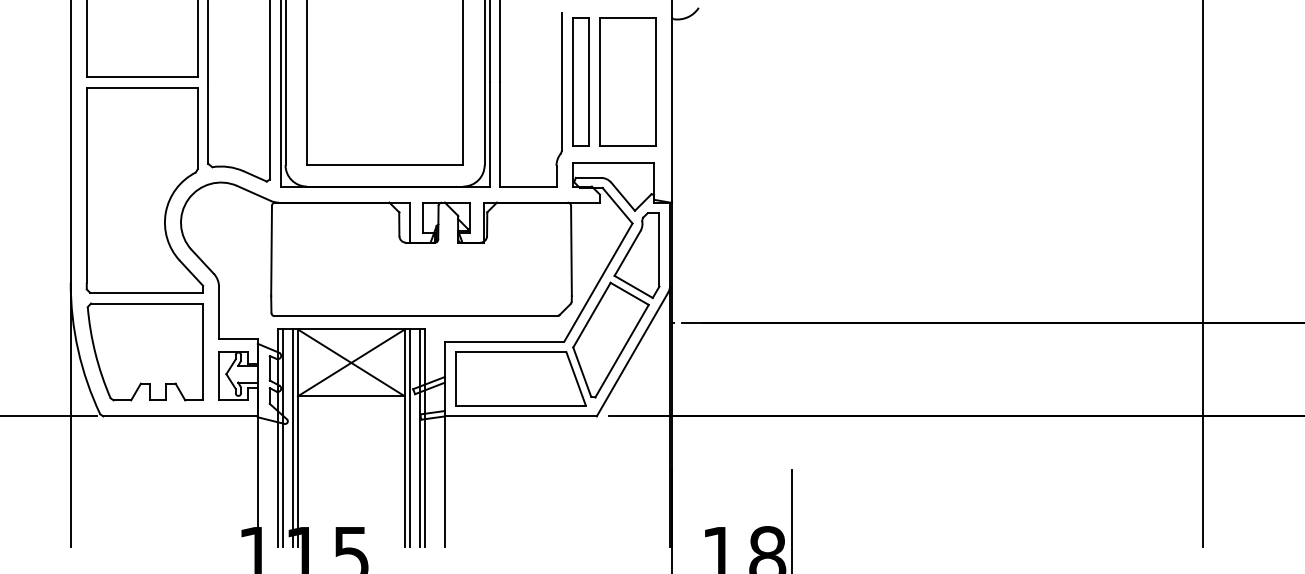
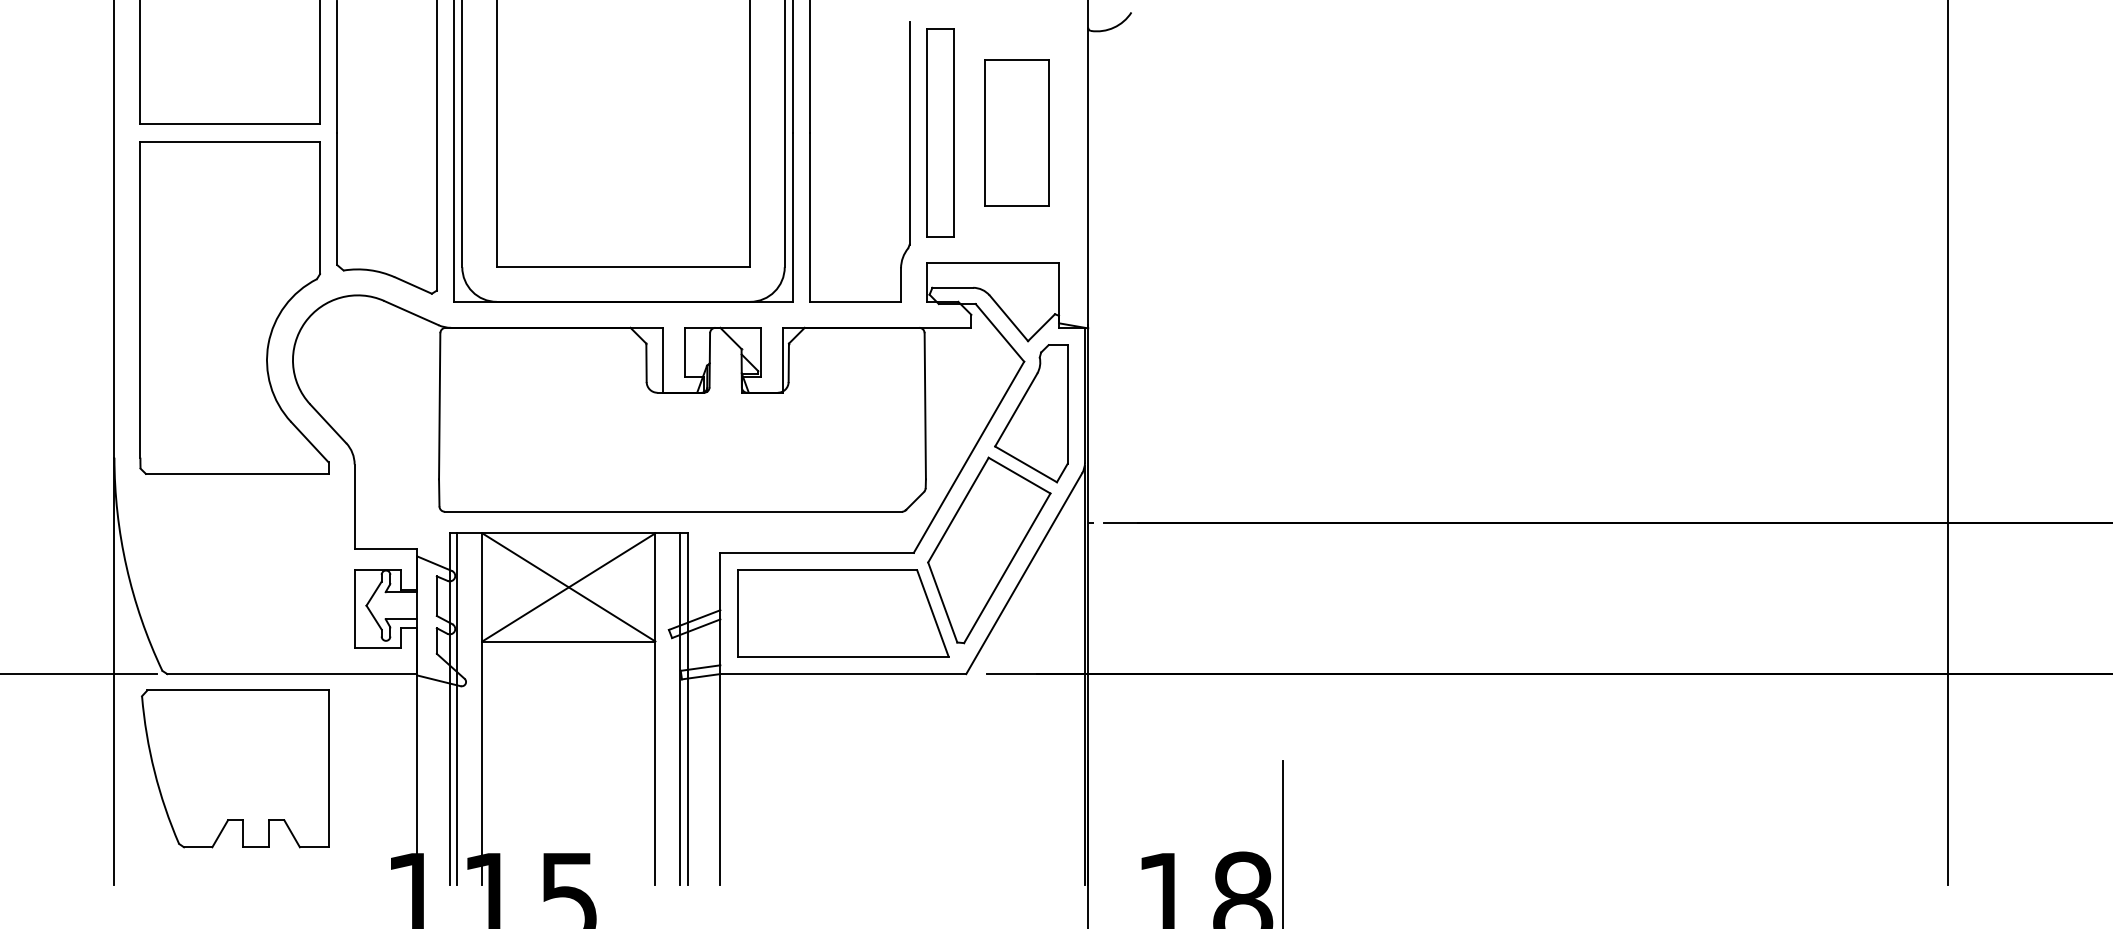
part: (627, 81) -> (1016, 131), size x0.7
part: (144, 351) -> (233, 768), moved
line: (293, 437) -> (475, 708), removed
line: (409, 437) -> (663, 708), removed

